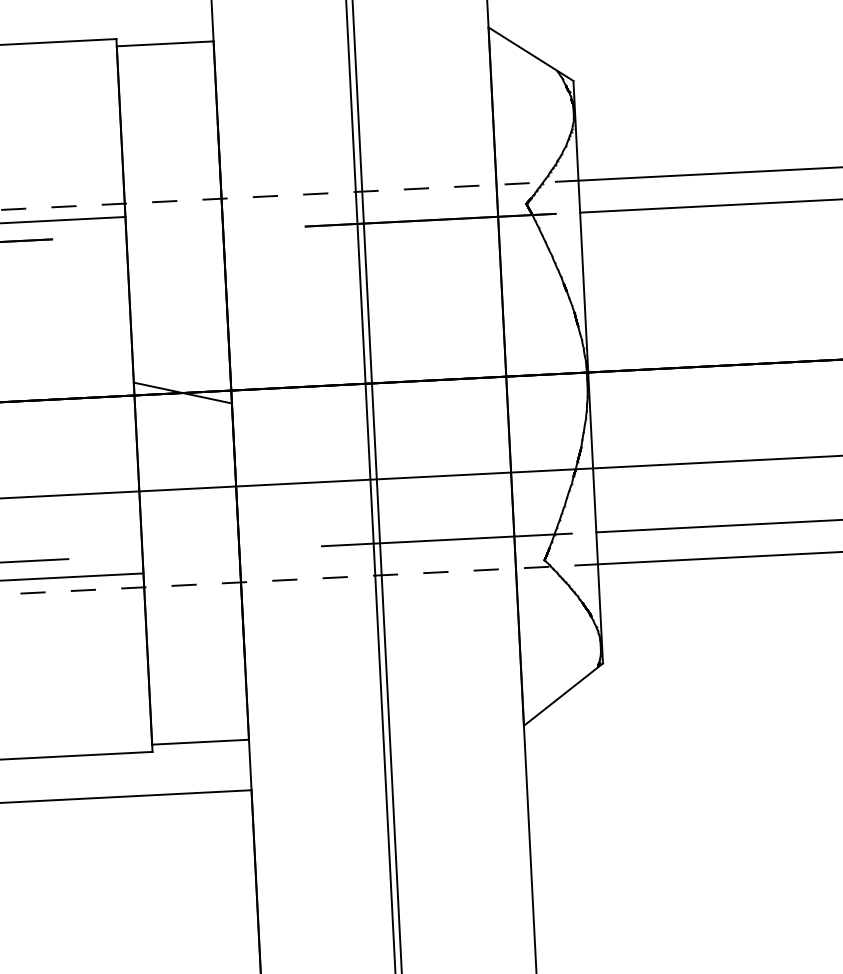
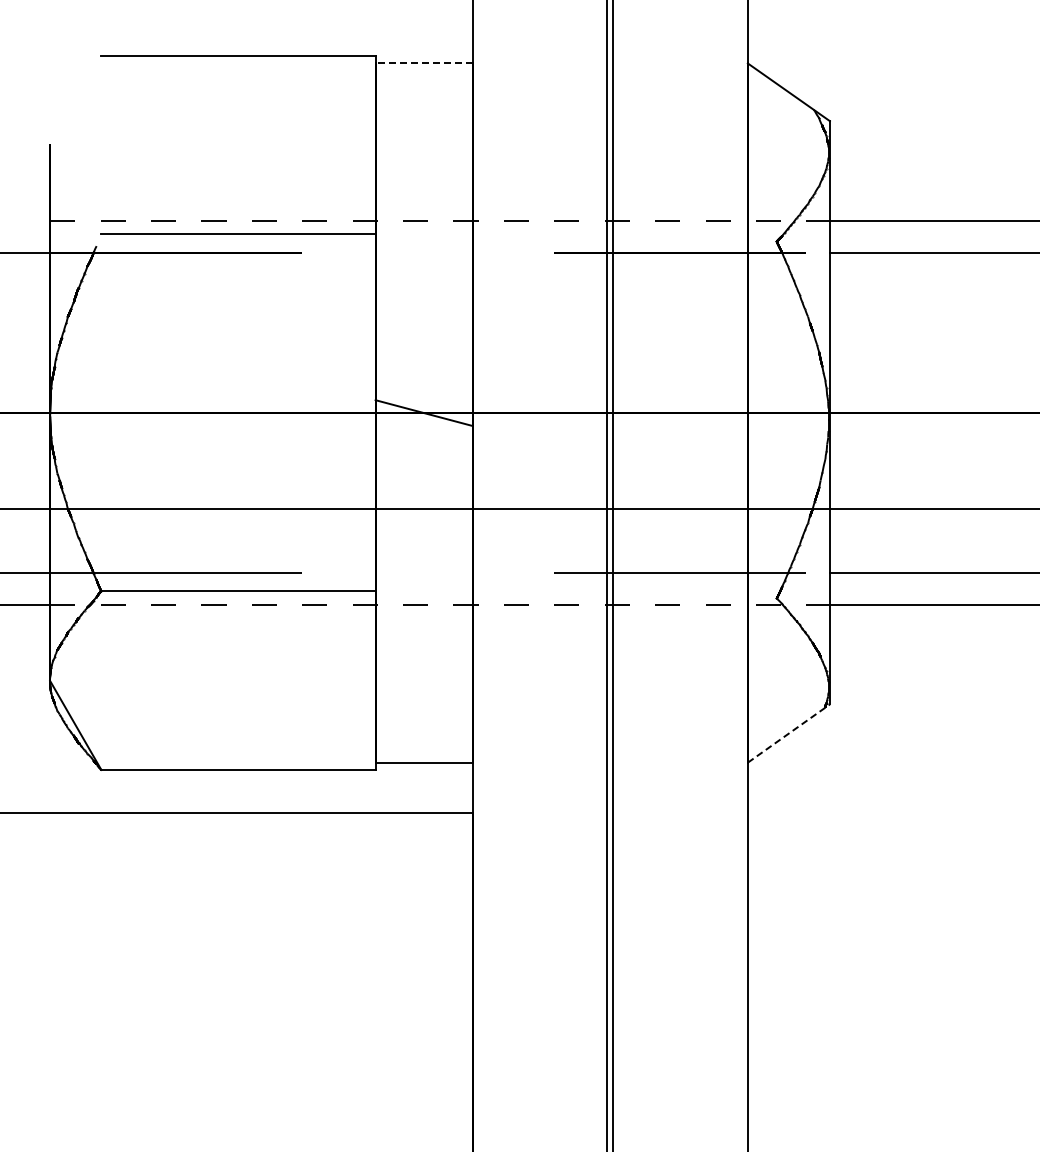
line: (164, 43) -> (423, 63), solid -> dashed
line: (564, 694) -> (789, 733), solid -> dashed

